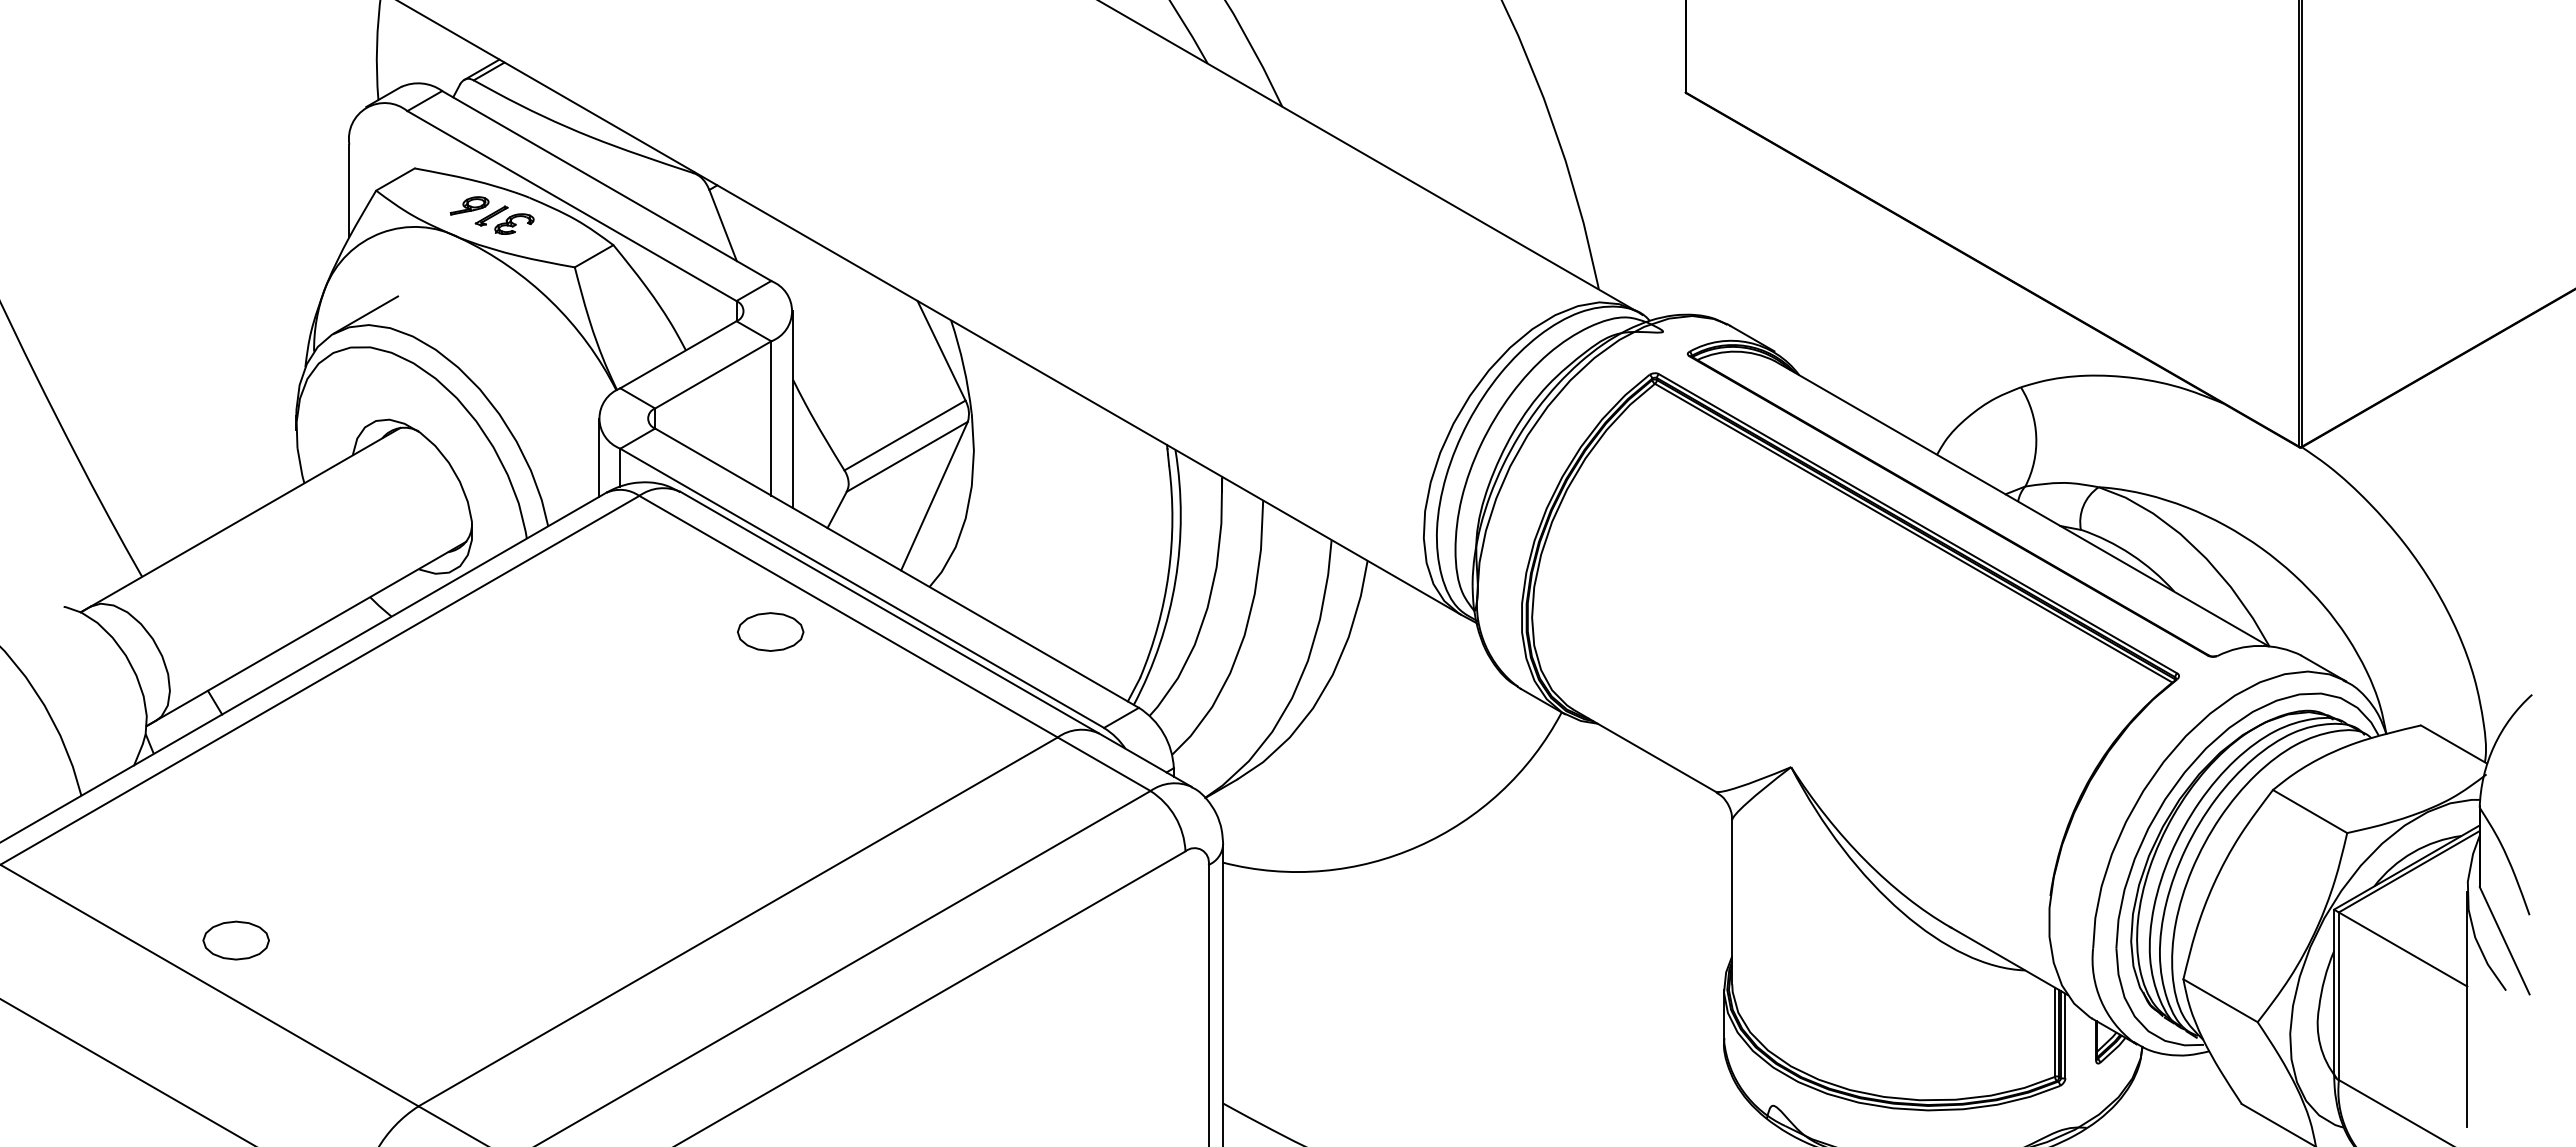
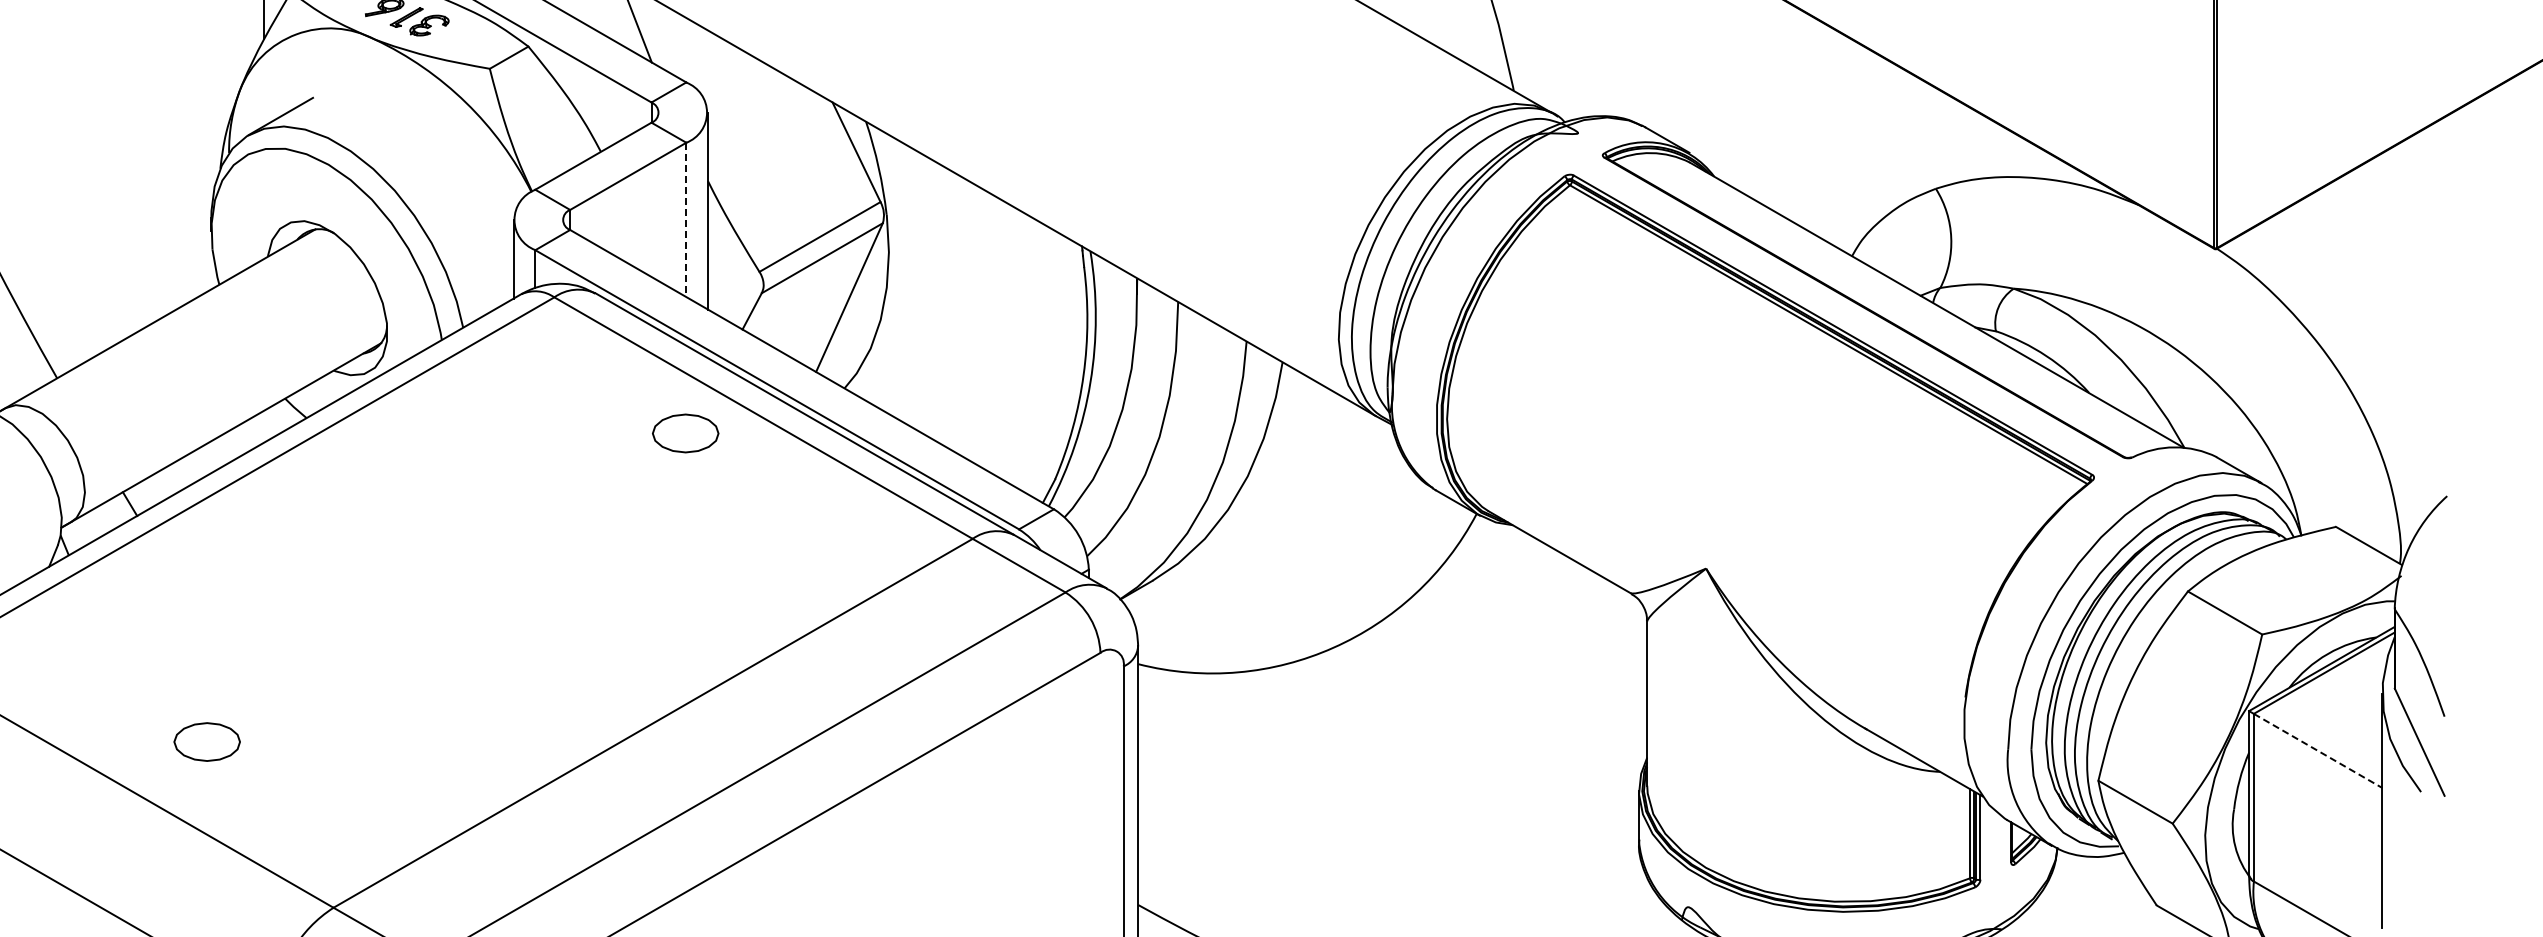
line: (771, 418) -> (686, 219), solid -> dashed
part: (235, 940) -> (206, 741), moved
line: (2403, 949) -> (2318, 750), solid -> dashed

